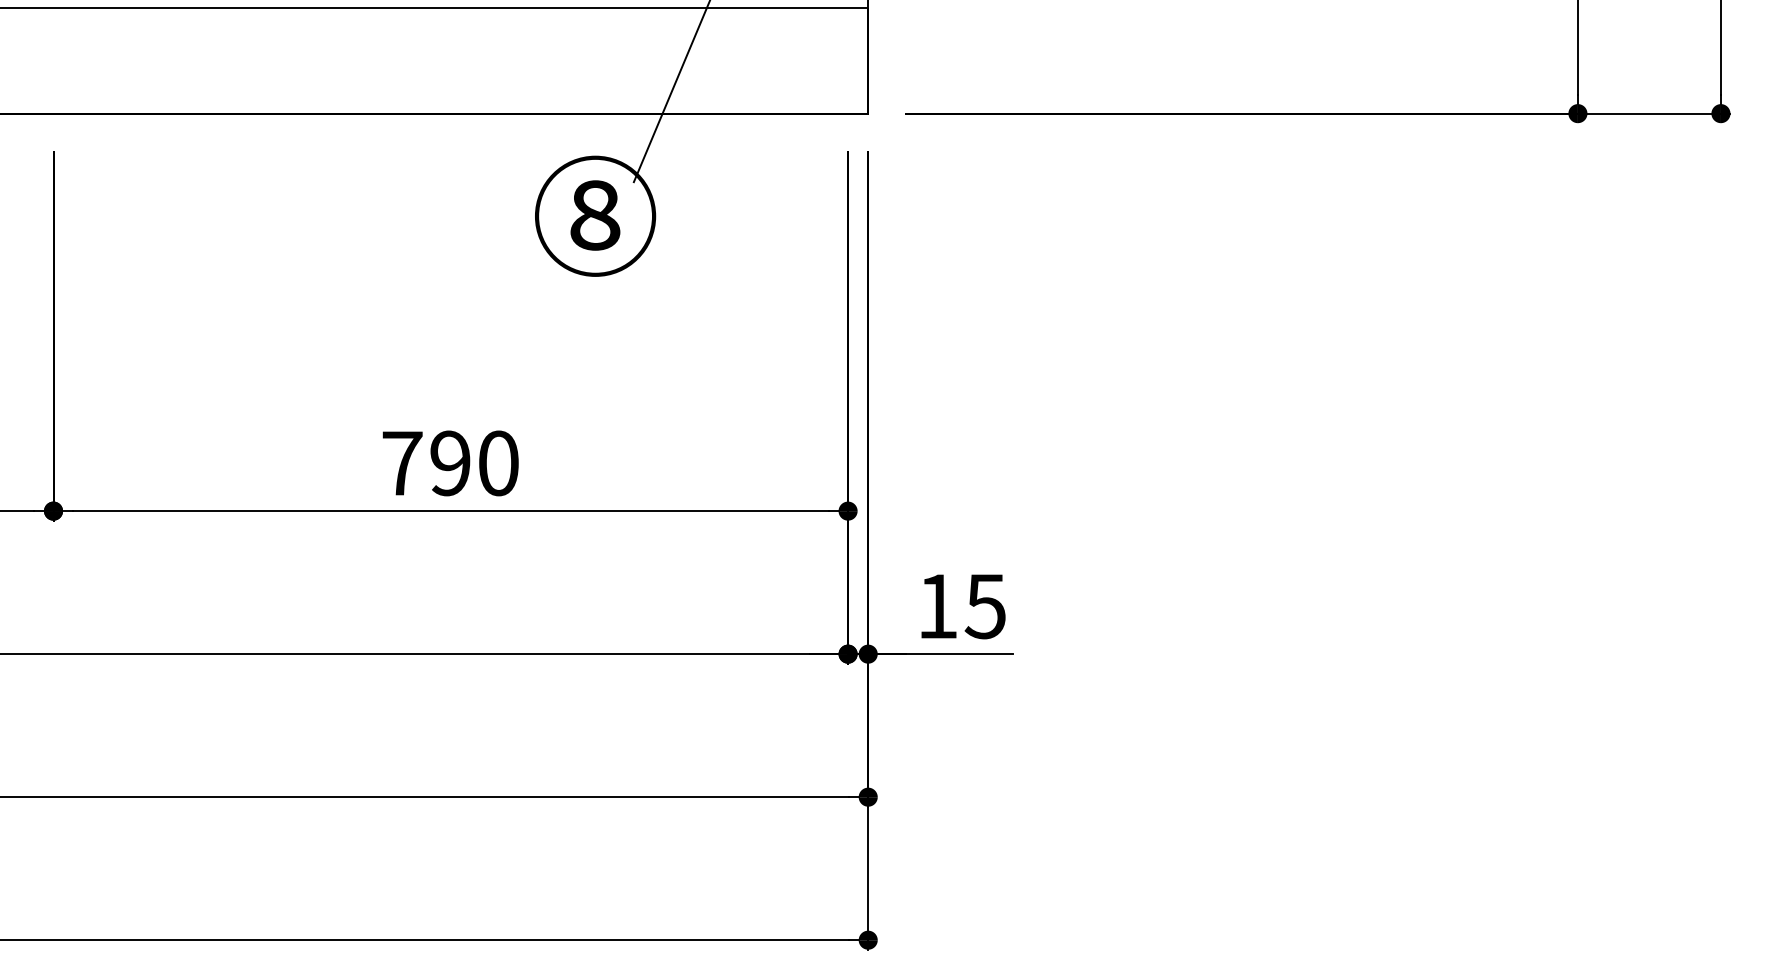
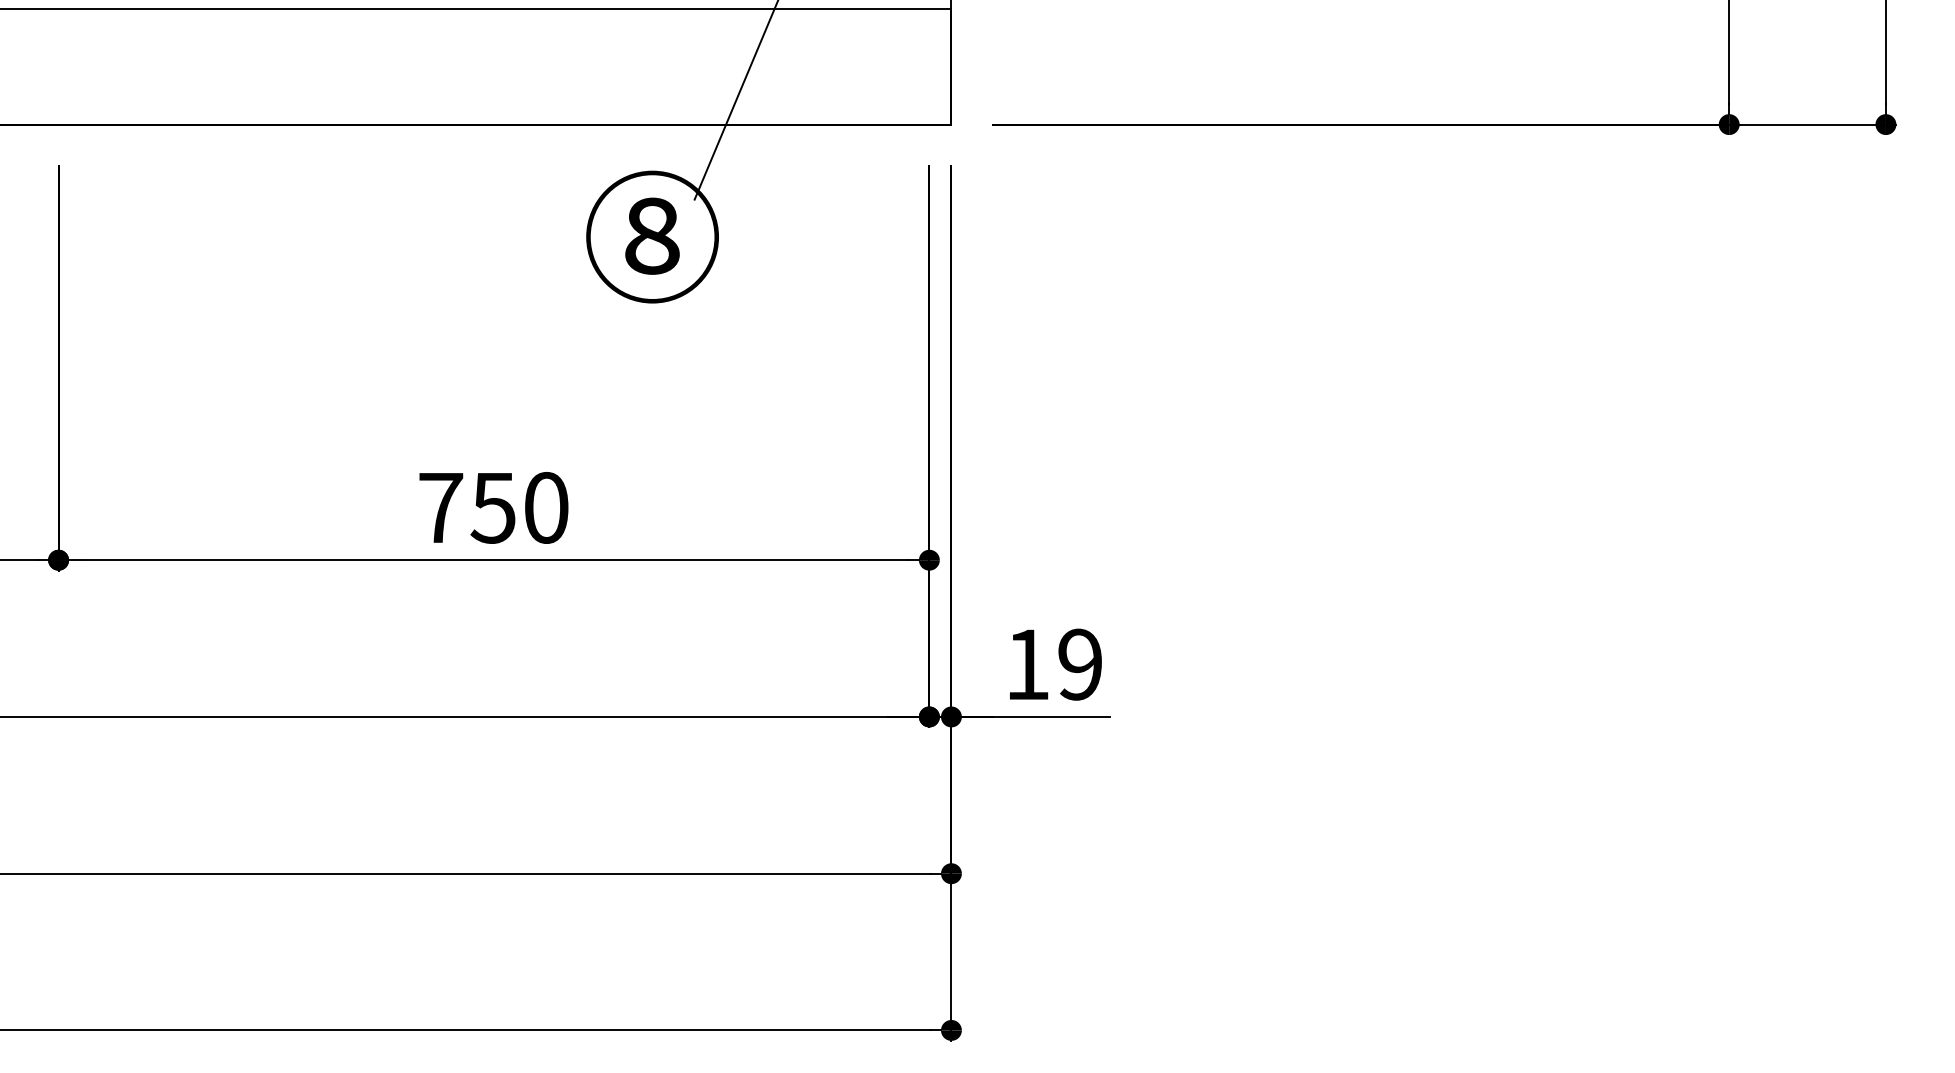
text: (449, 463) -> (492, 508), 790 -> 750
text: (984, 606) -> (1078, 664), 15 -> 19

